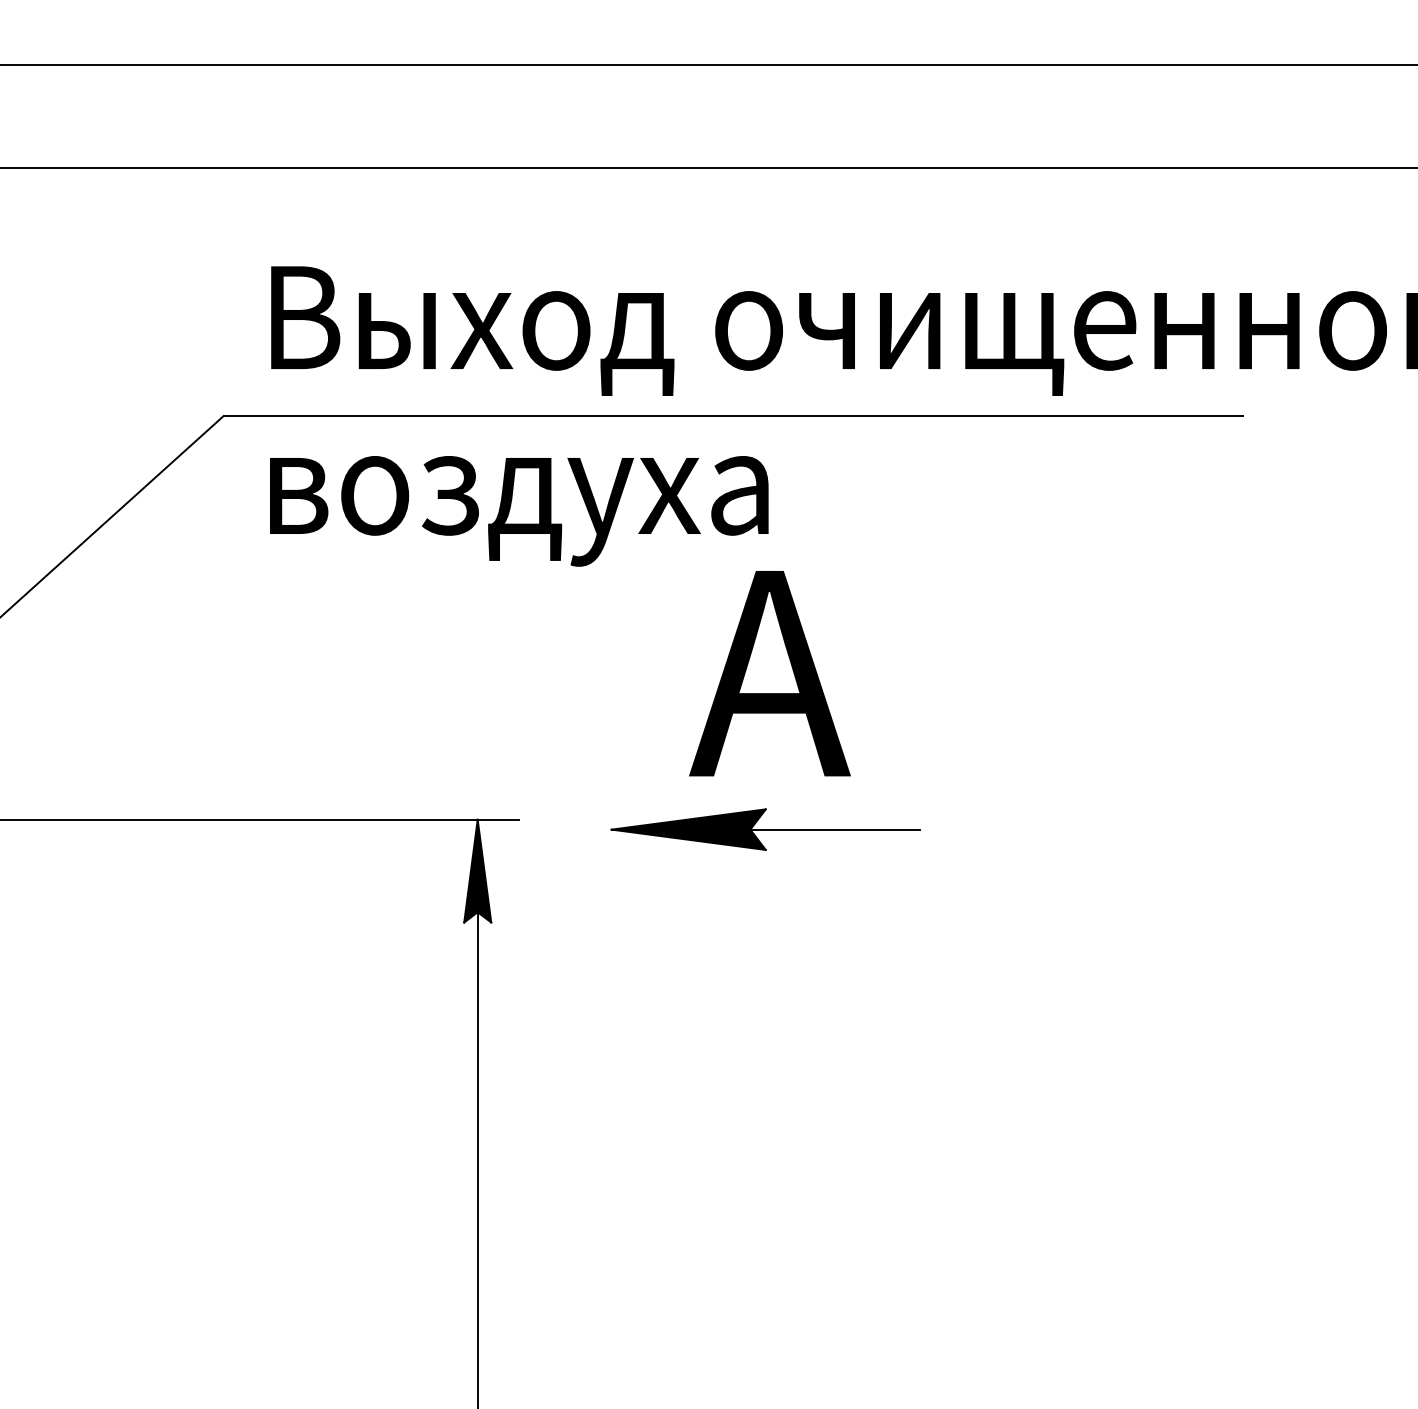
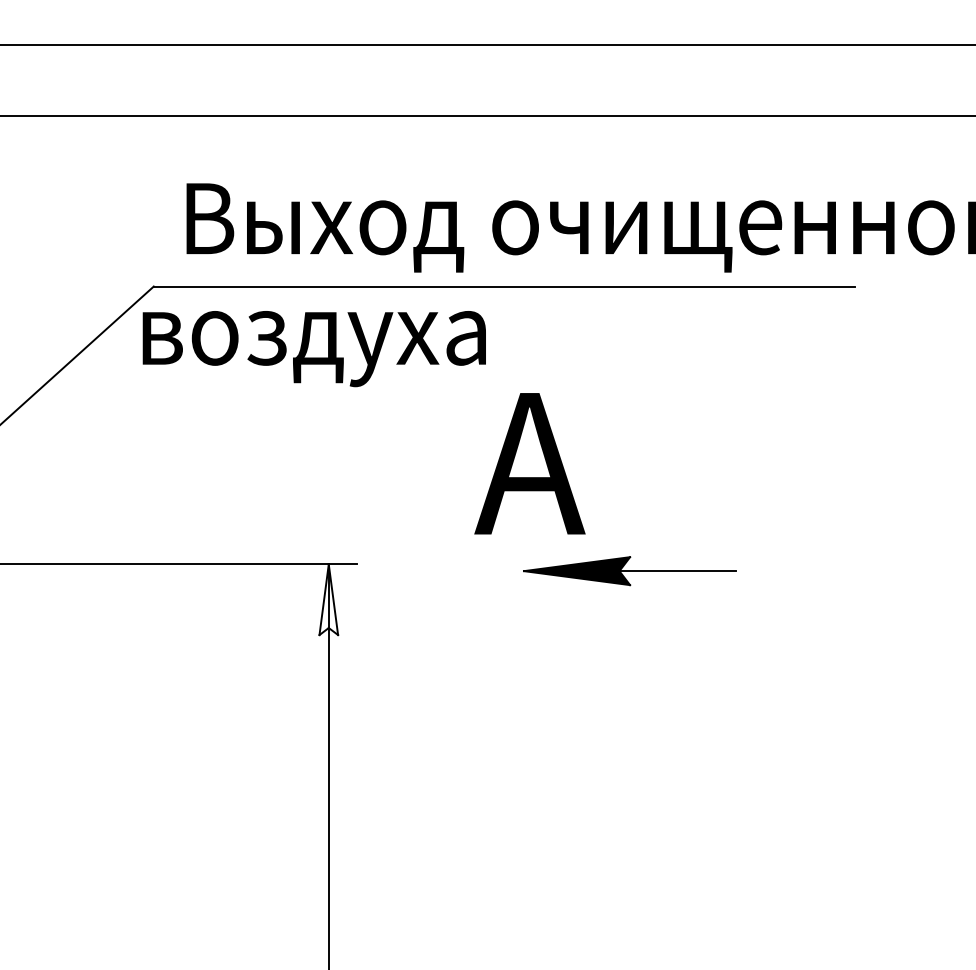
text: (517, 512) -> (313, 349), moved
part: (764, 830) -> (629, 571), moved
fill: (477, 870) -> (328, 599), removed

